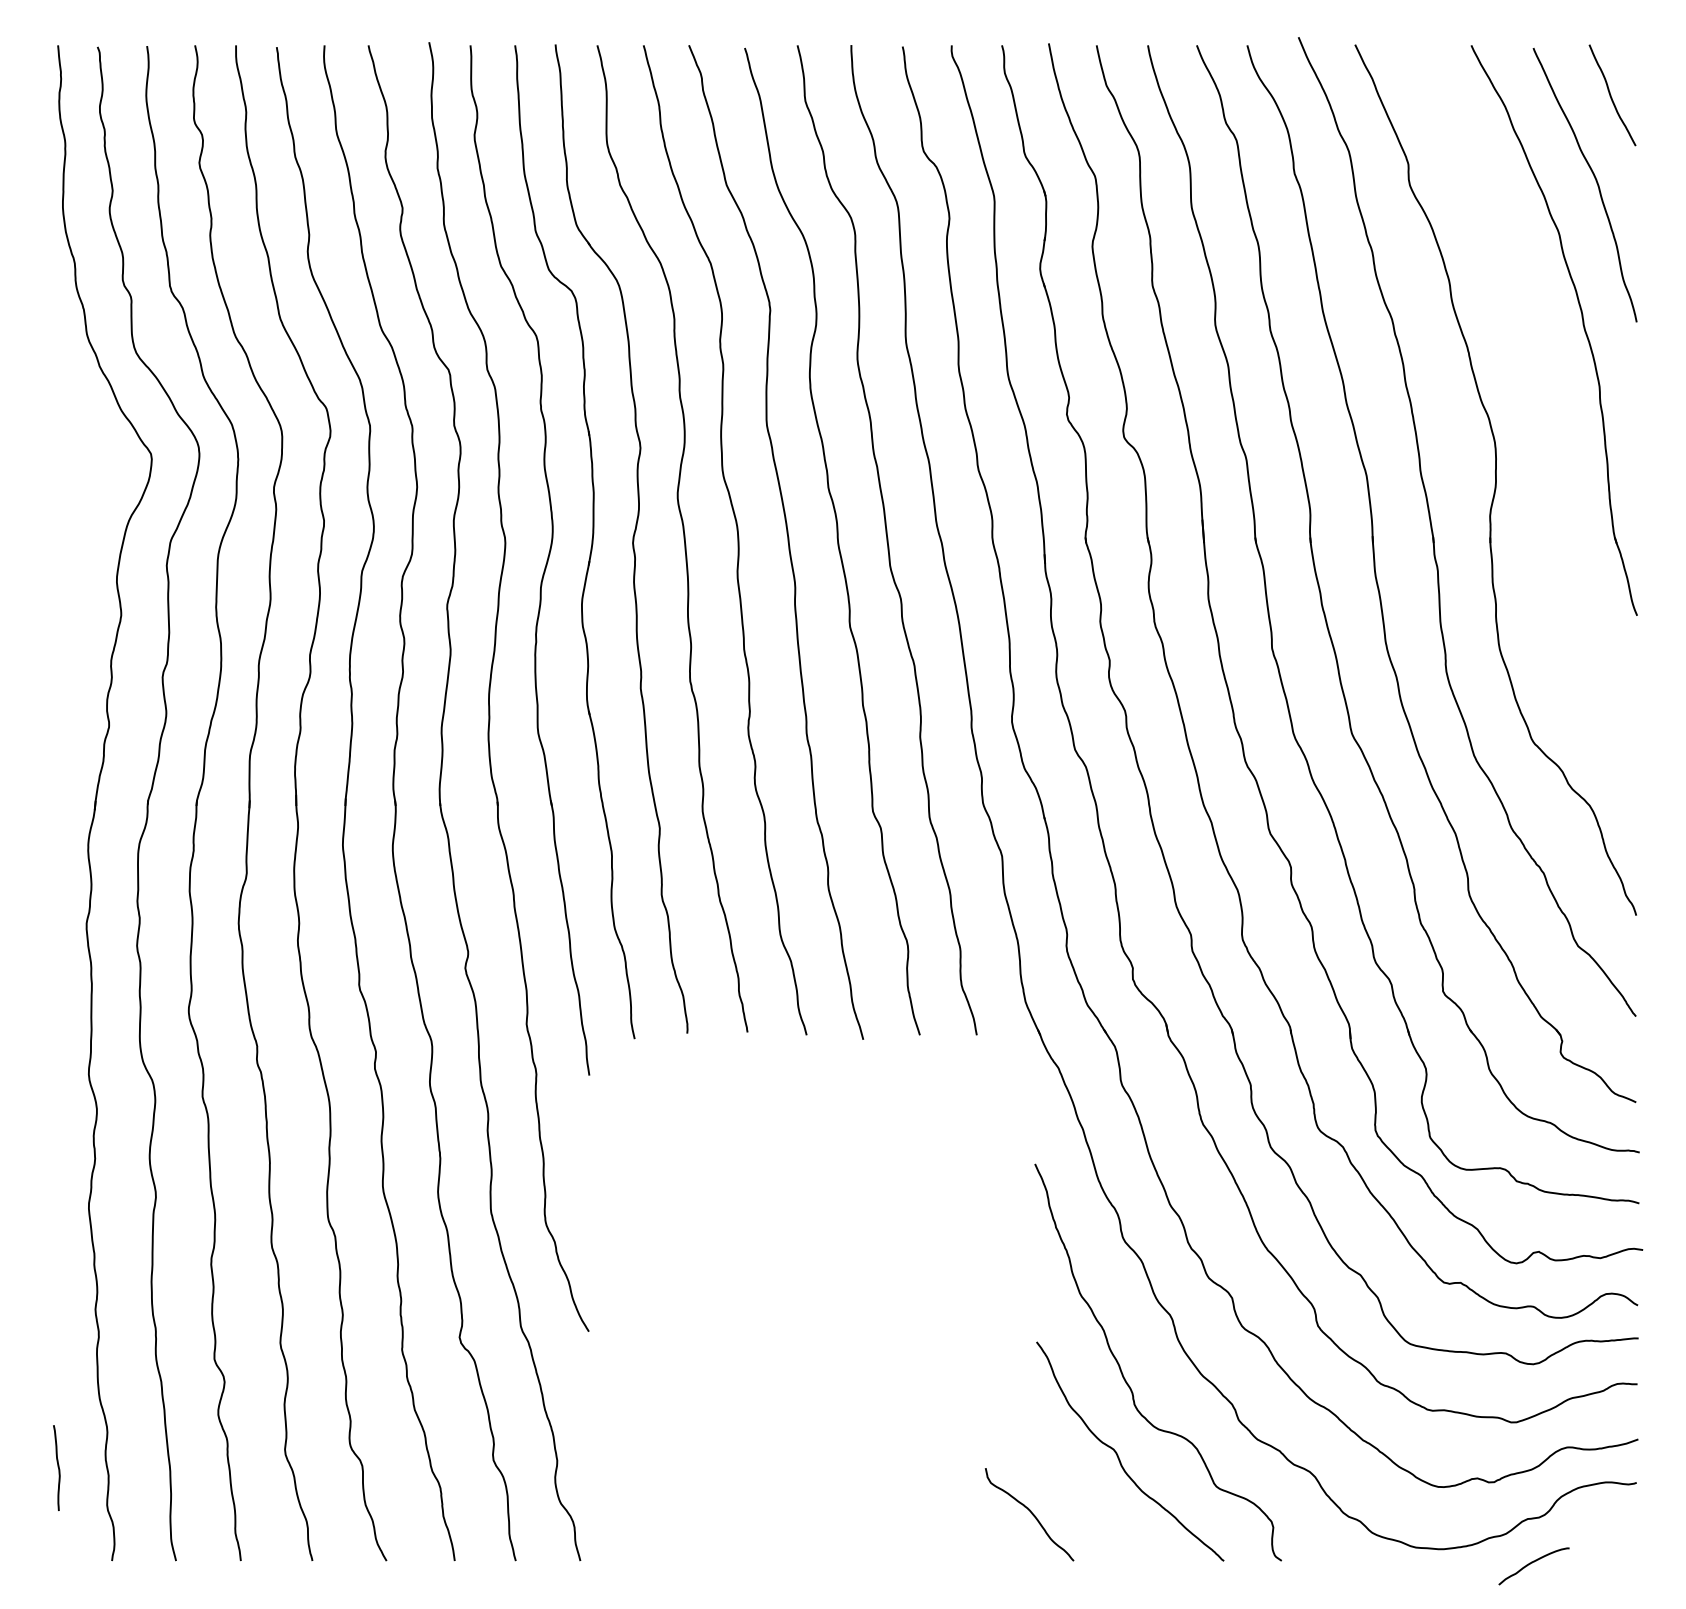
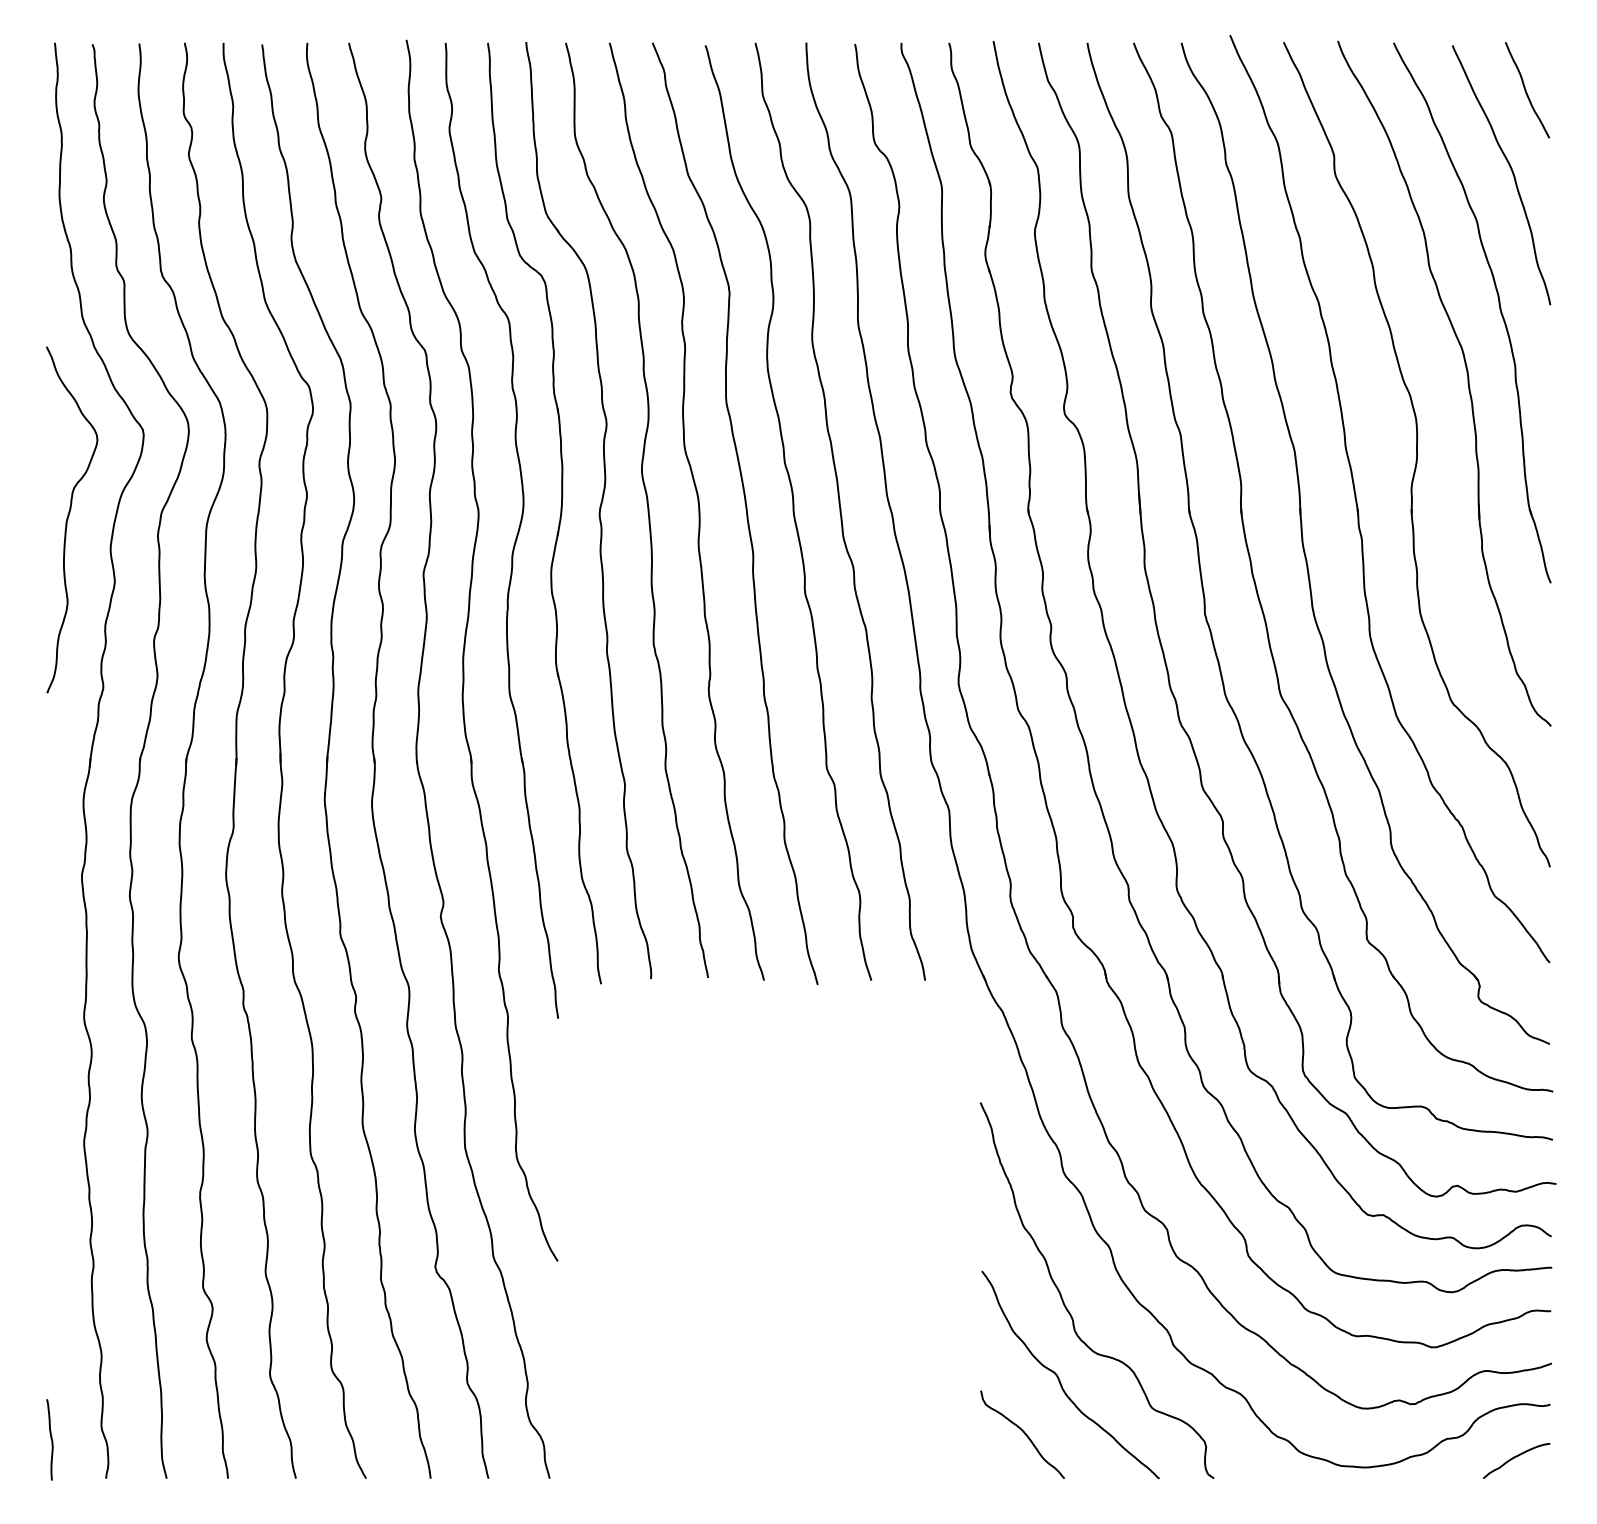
part: (1549, 405) -> (1467, 384), added
curve: (72, 547) -> (68, 518), added
curve: (57, 1467) -> (50, 1439), moved
curve: (1031, 1514) -> (1024, 1434), moved
curve: (1532, 1563) -> (1515, 1458), moved

